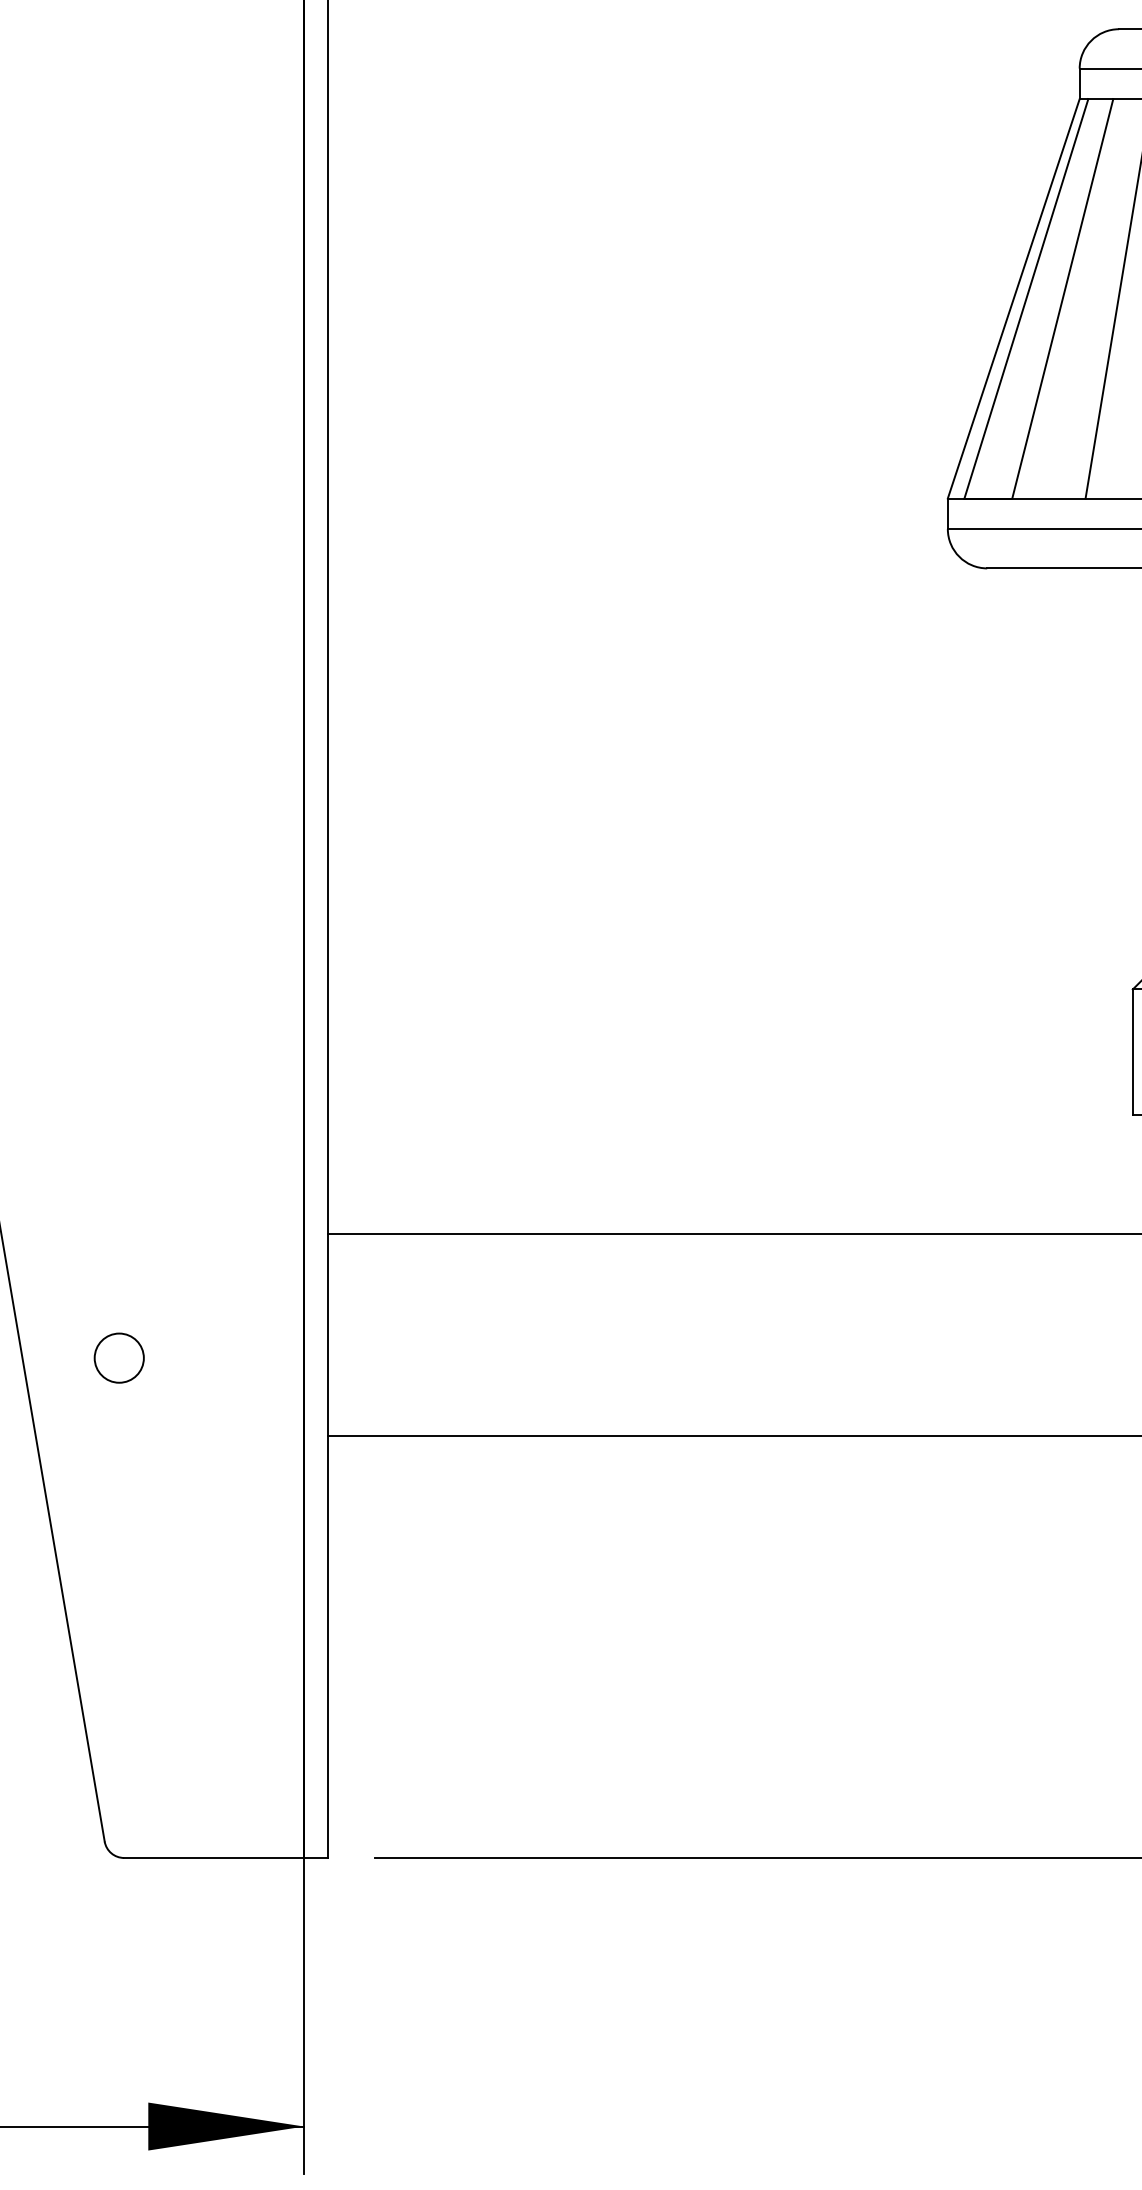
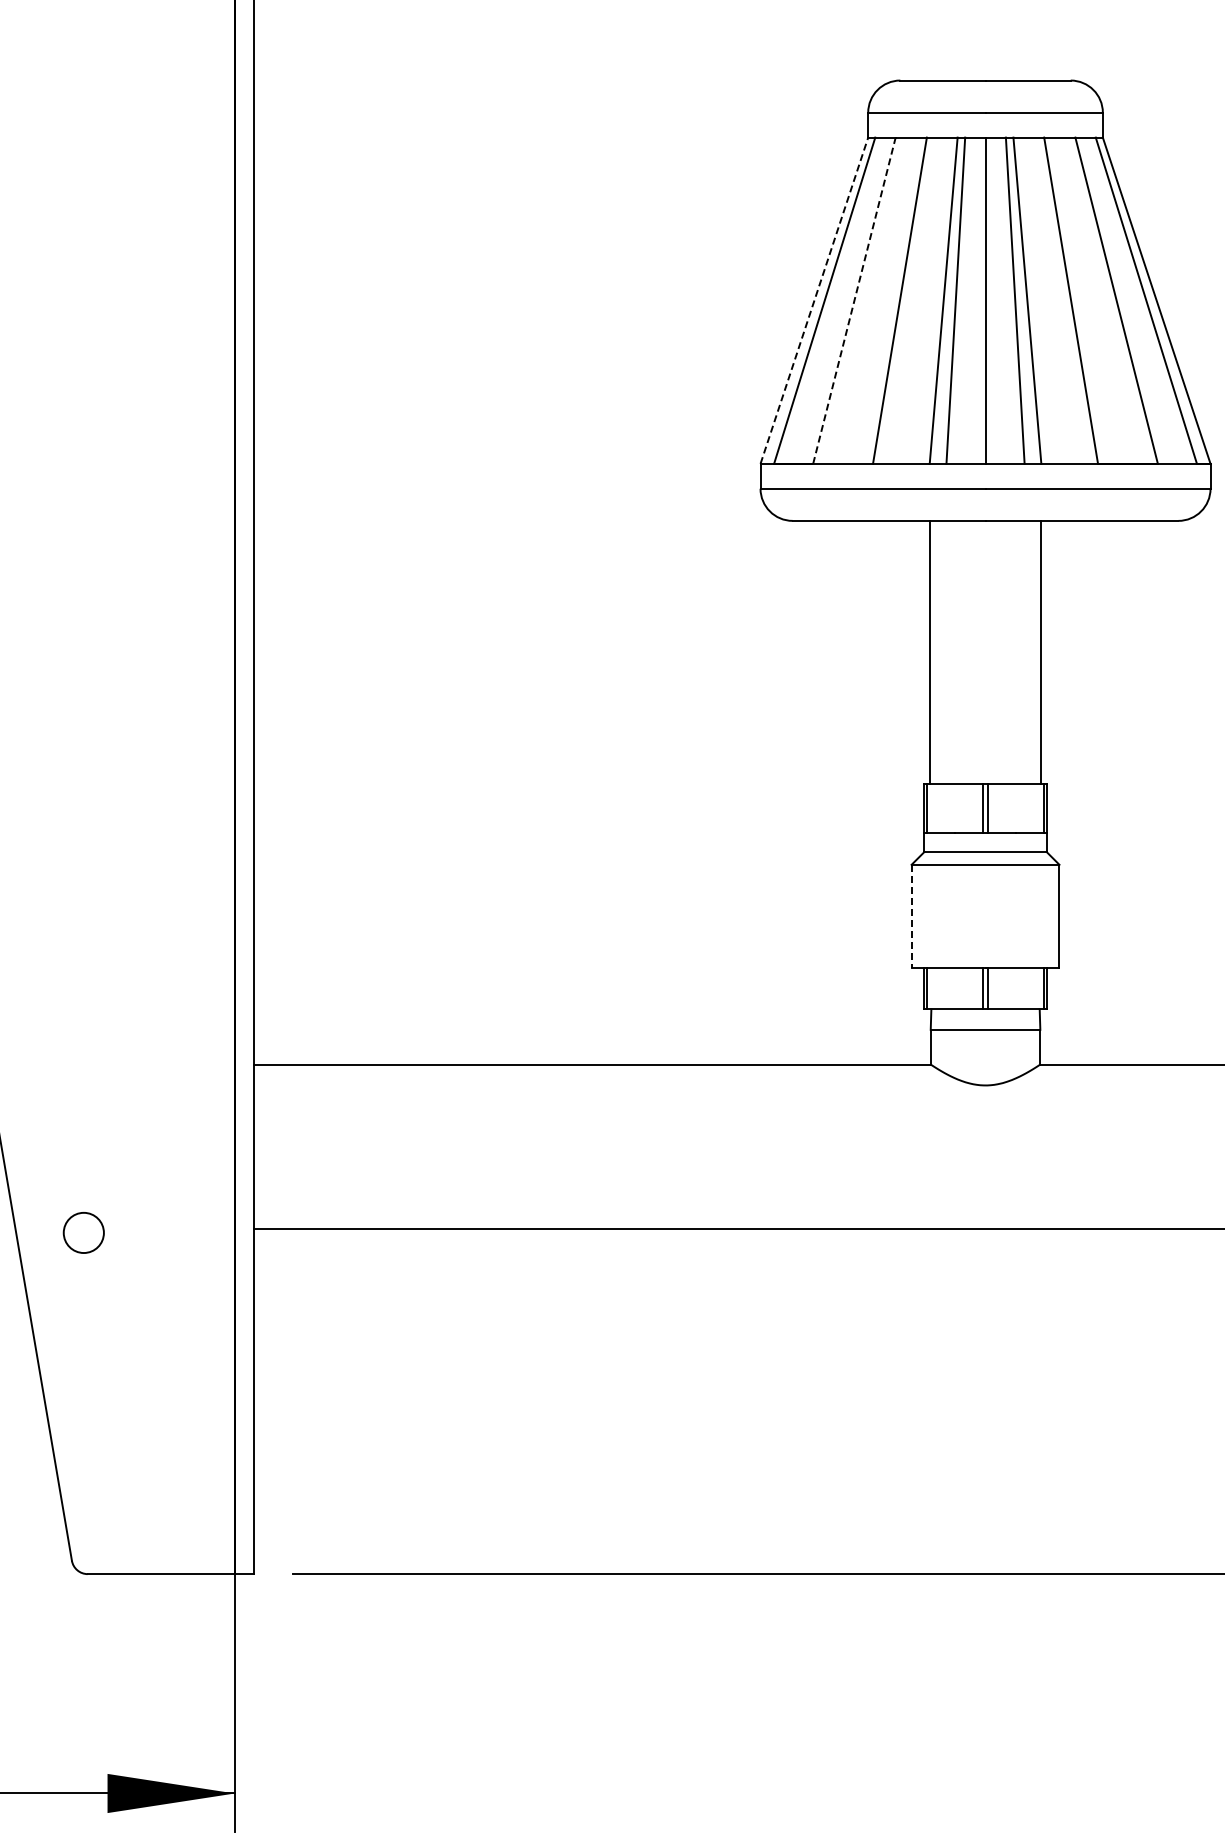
line: (1013, 298) -> (814, 300), solid -> dashed
line: (1062, 298) -> (854, 300), solid -> dashed
line: (1132, 1052) -> (911, 916), solid -> dashed
circle: (118, 1357) -> (83, 1232), moved

